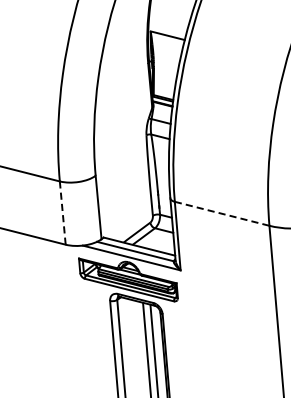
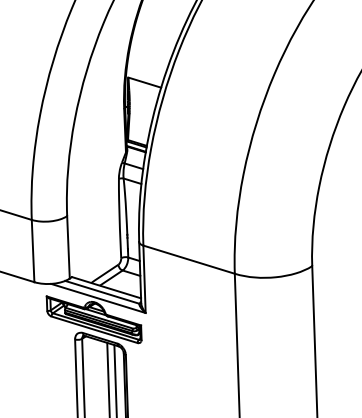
line: (63, 212) -> (33, 250), dashed -> solid
line: (222, 213) -> (189, 259), dashed -> solid

